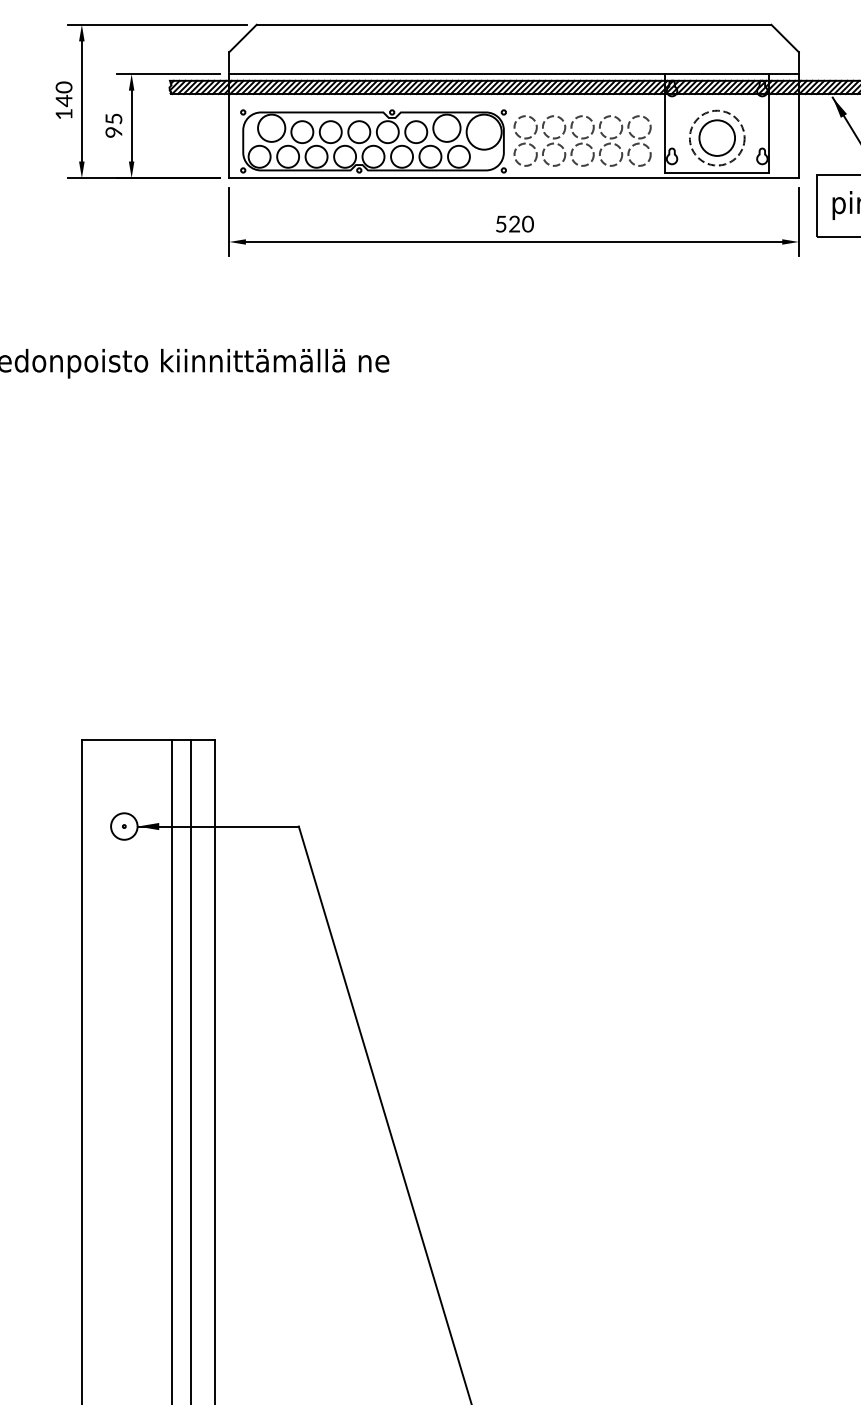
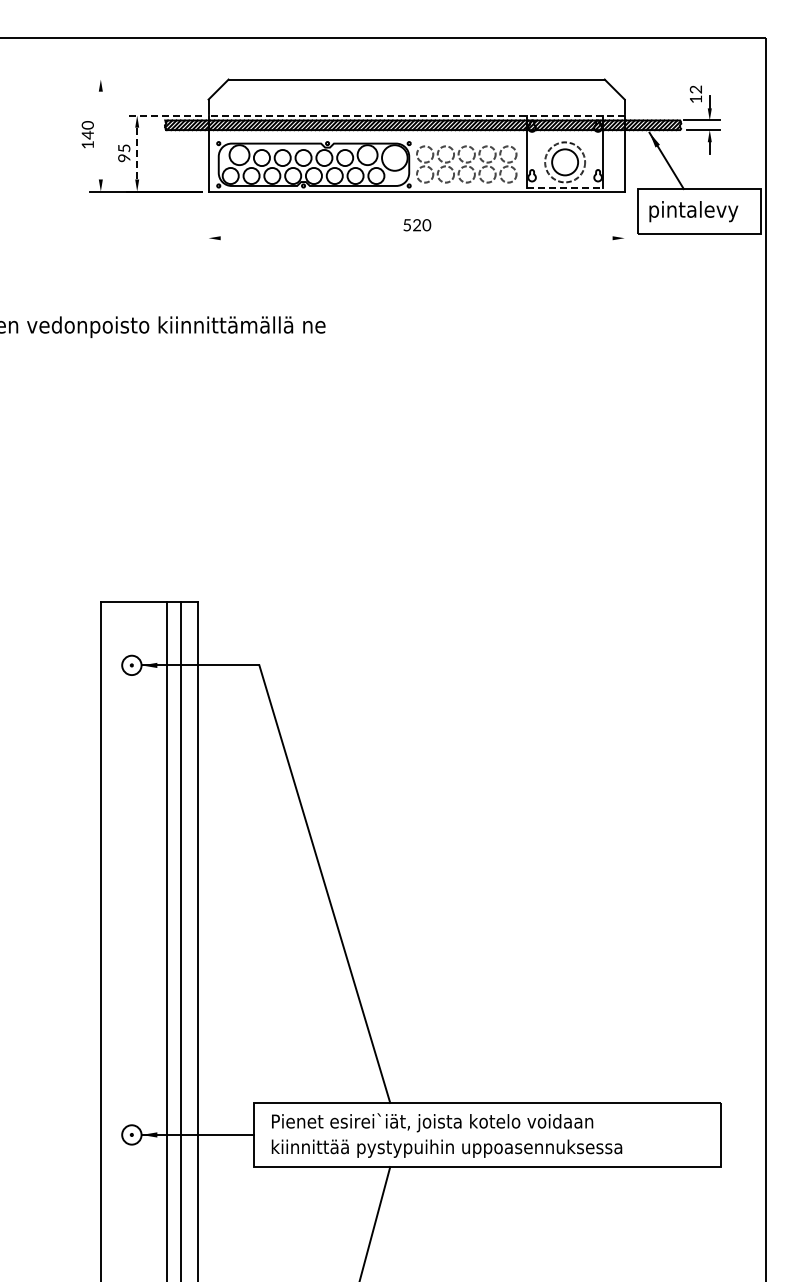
line: (156, 24) -> (155, 79), removed
line: (167, 73) -> (163, 115), solid -> dashed
line: (513, 73) -> (416, 115), solid -> dashed
line: (81, 101) -> (100, 135), removed
line: (132, 125) -> (137, 153), solid -> dashed
line: (717, 172) -> (565, 187), solid -> dashed
line: (229, 221) -> (208, 223), removed
line: (798, 221) -> (624, 223), removed
line: (513, 242) -> (416, 238), removed

